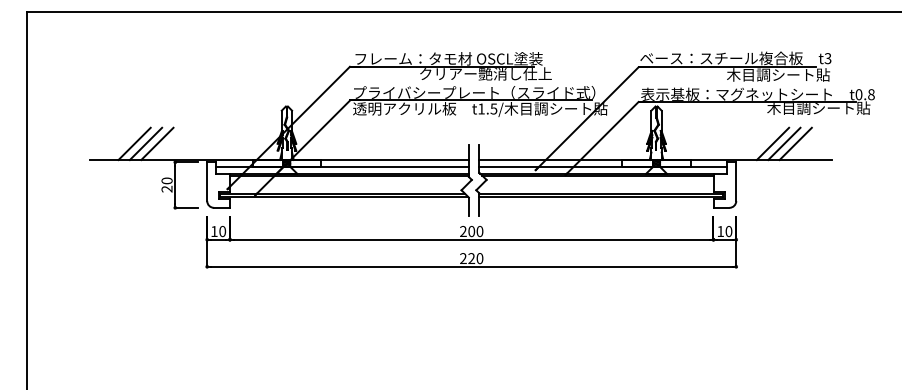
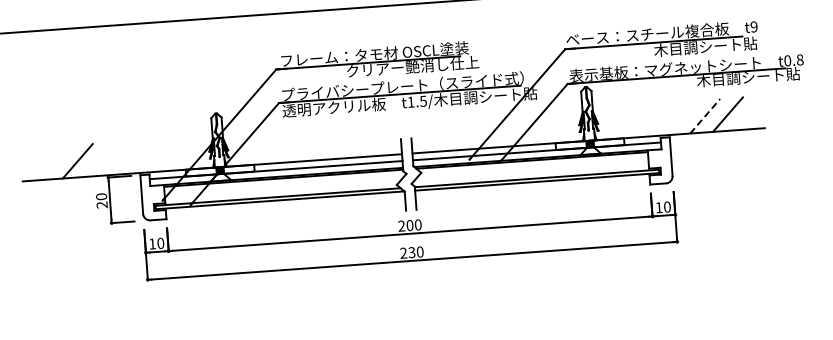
text: (827, 58) -> (753, 26), t3 -> t9
line: (134, 143) -> (66, 161), removed
line: (157, 143) -> (89, 160), removed
line: (772, 143) -> (704, 115), solid -> dashed
line: (784, 143) -> (716, 115), removed
text: (471, 258) -> (411, 252), 220 -> 230

